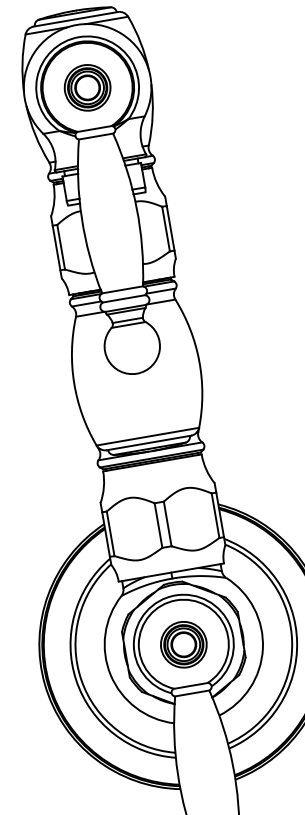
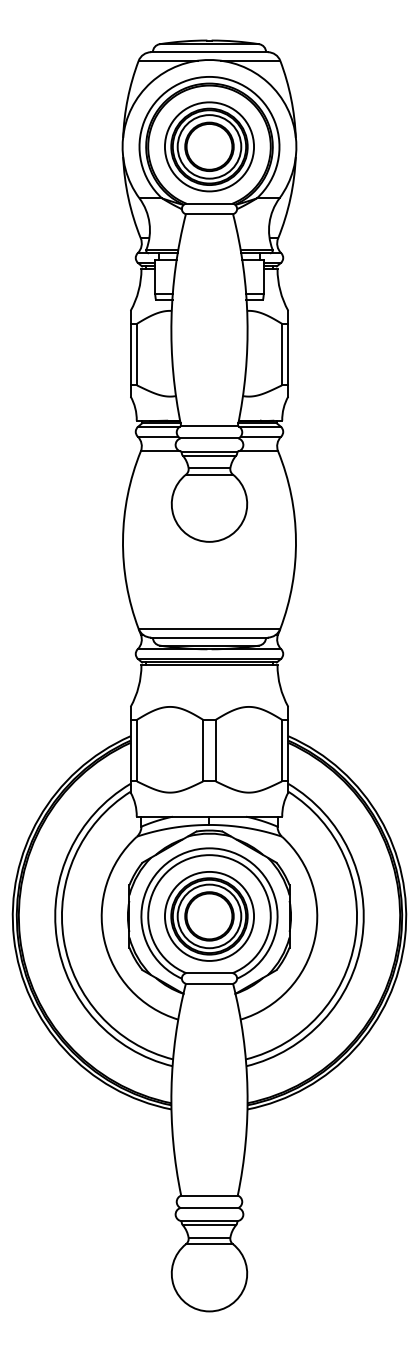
part: (87, 87) -> (209, 146), size x1.43
part: (183, 644) -> (209, 916), size x1.43

